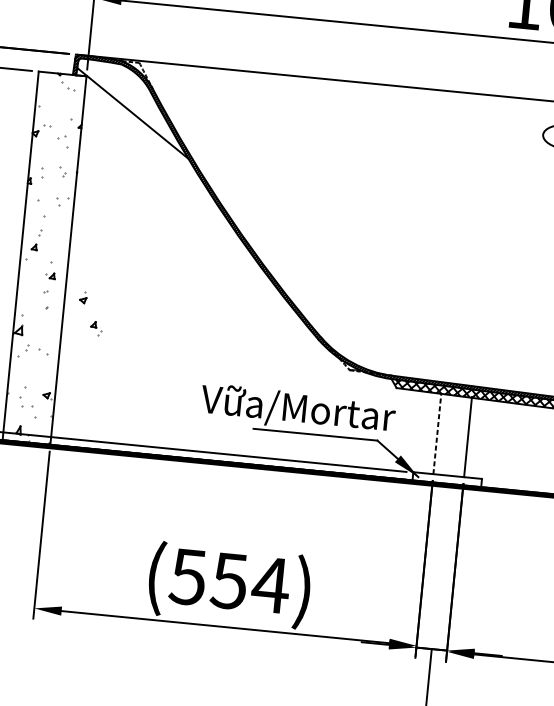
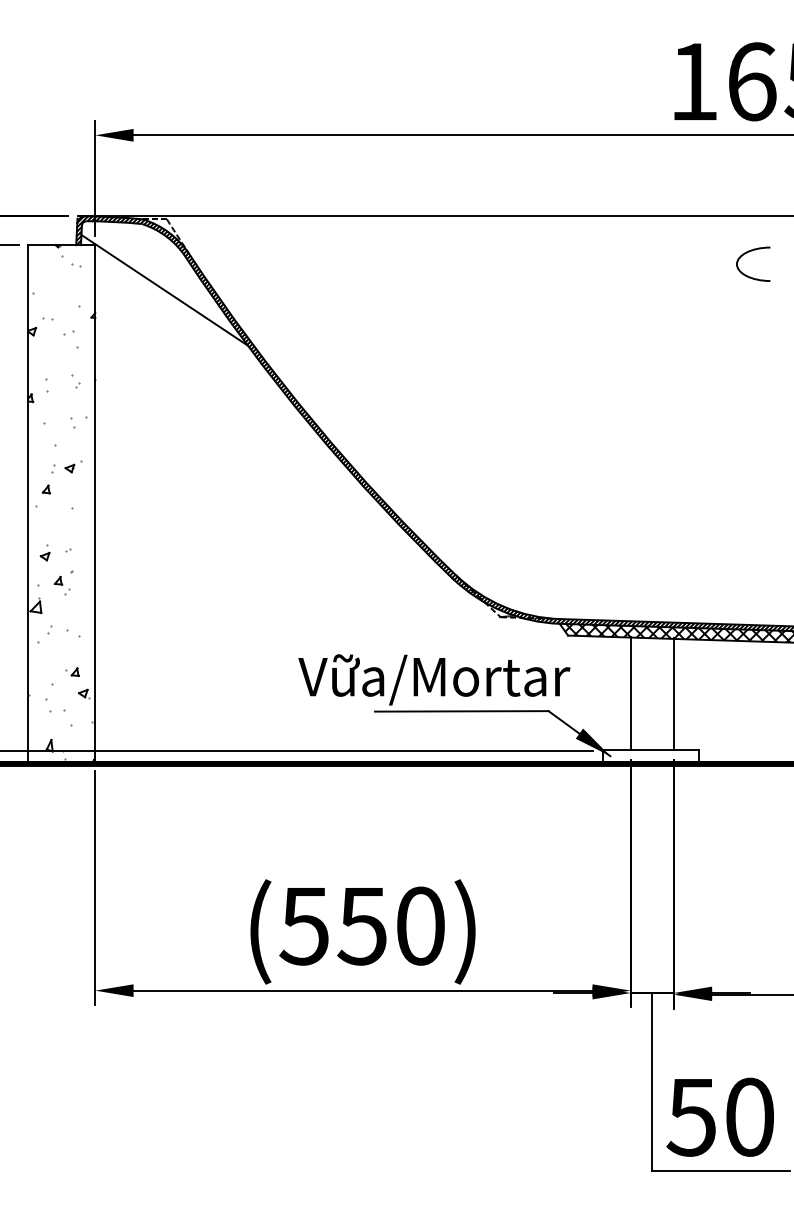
part: (55, 232) -> (73, 466), added
part: (50, 275) -> (72, 671), moved
part: (82, 297) -> (44, 552), moved
part: (96, 328) -> (62, 585), moved
line: (437, 433) -> (630, 693), dashed -> solid
text: (271, 584) -> (420, 925), (554) -> (550)

